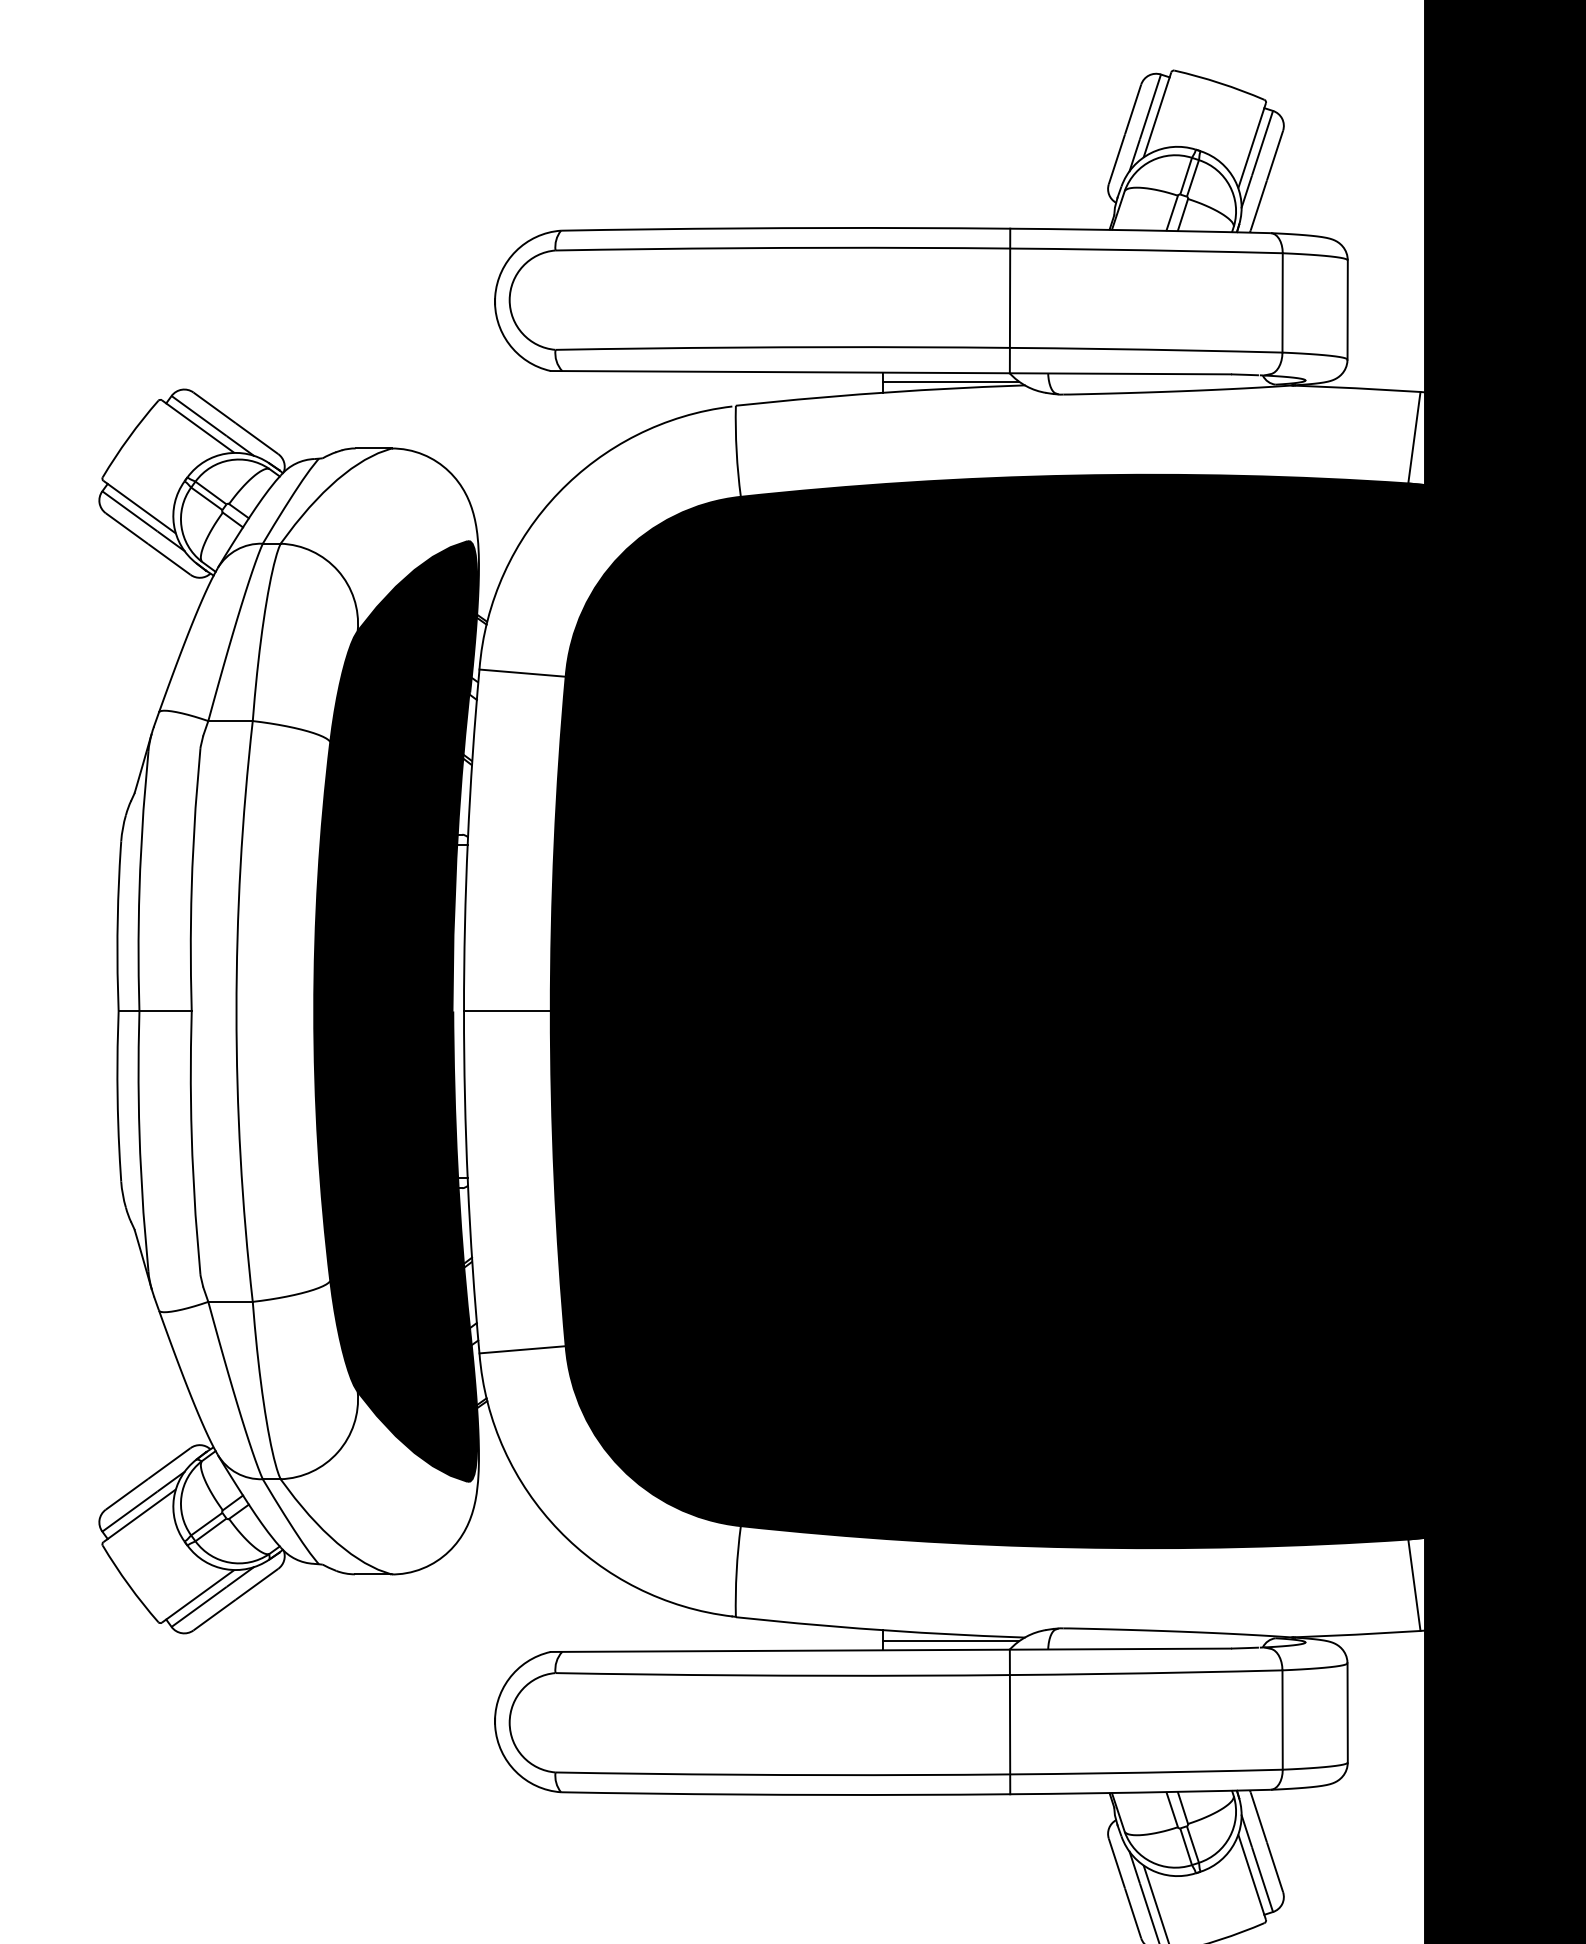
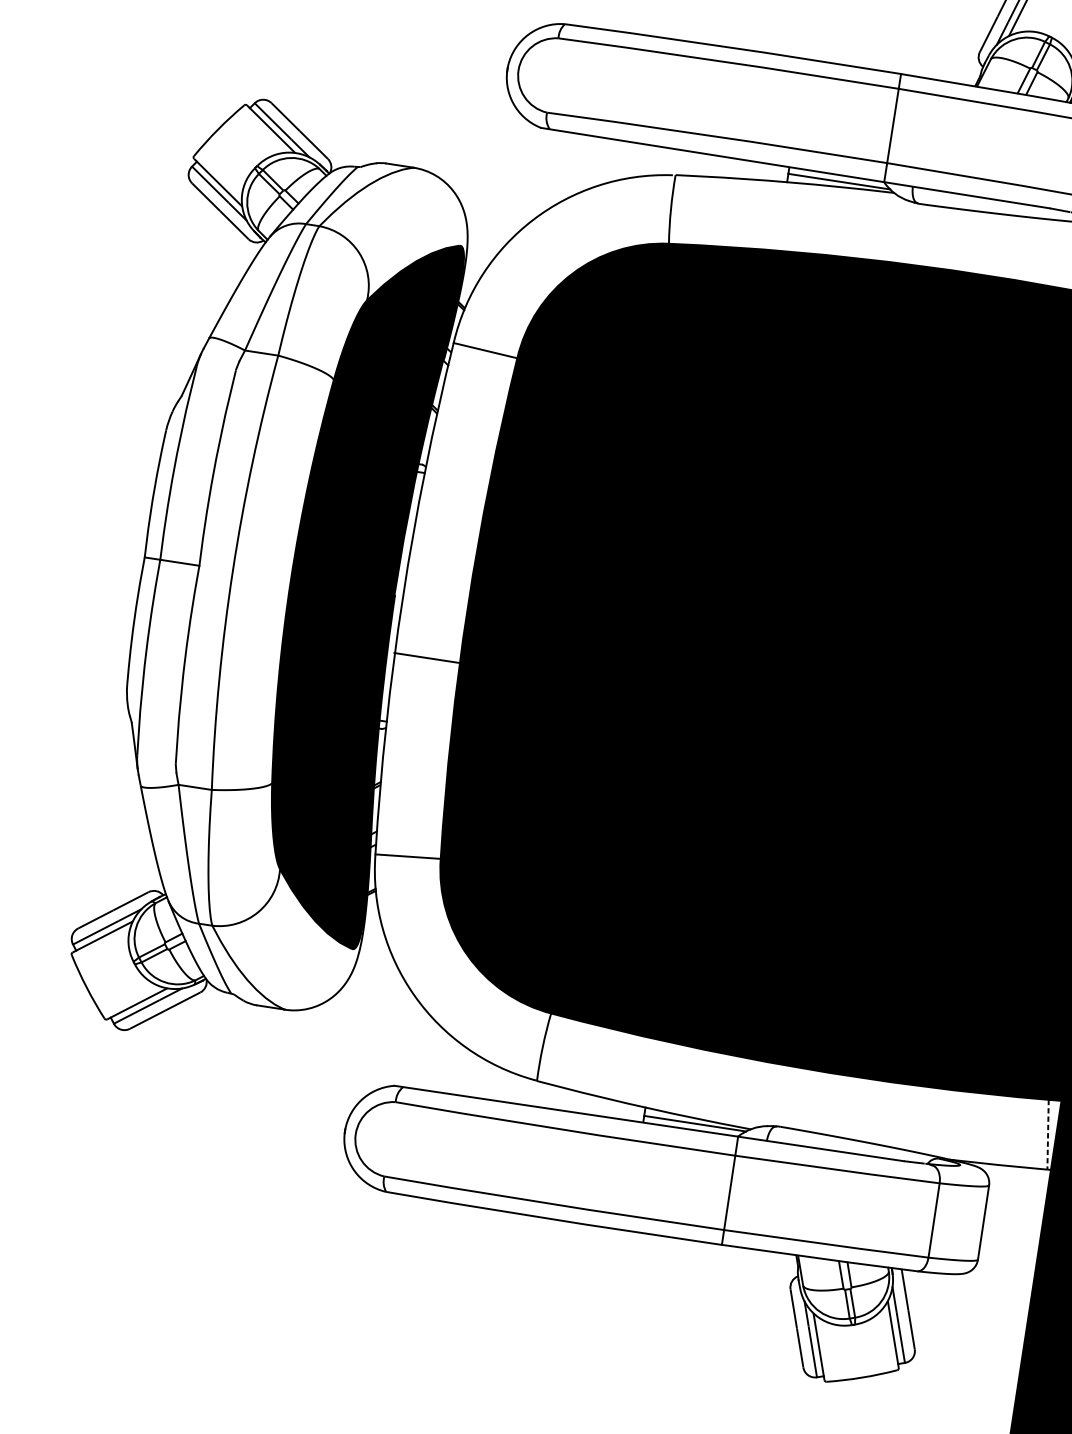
line: (506, 1011) -> (426, 657), moved
line: (1414, 1585) -> (1048, 1134), solid -> dashed

